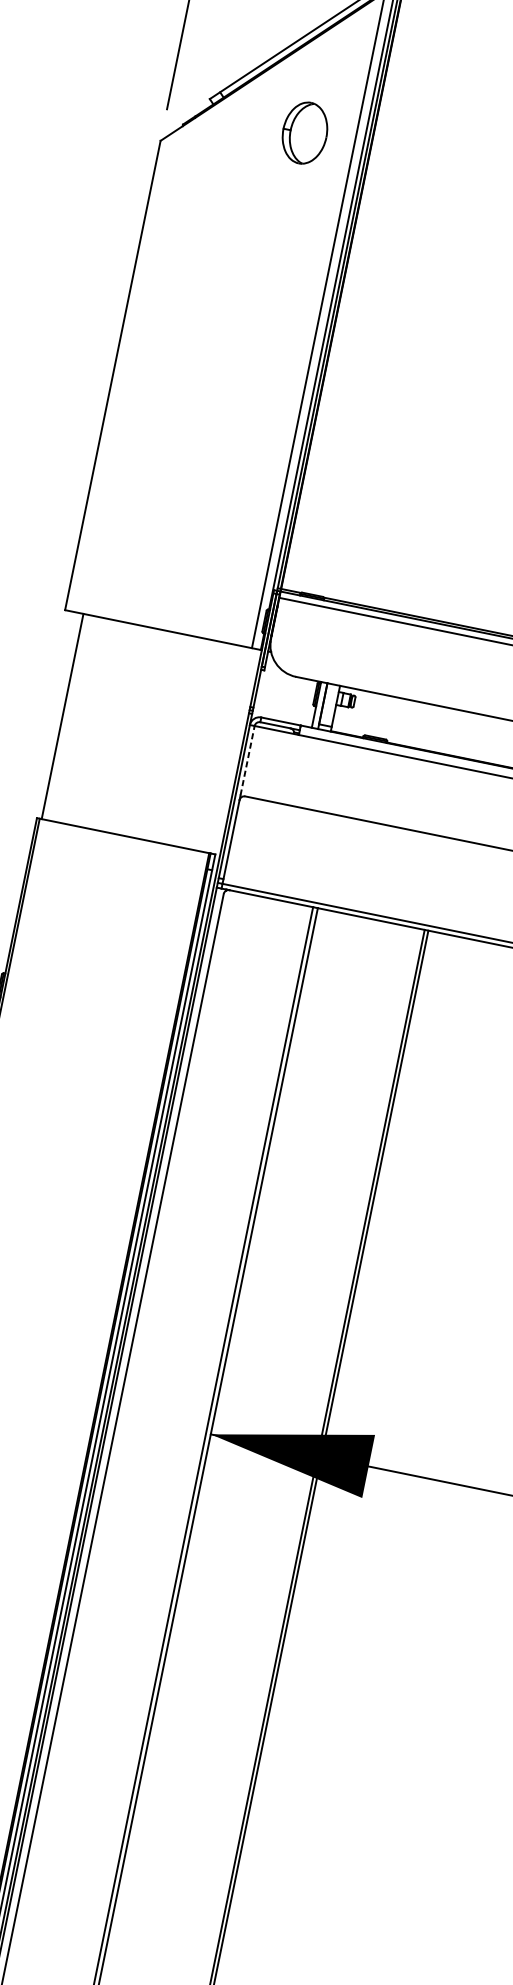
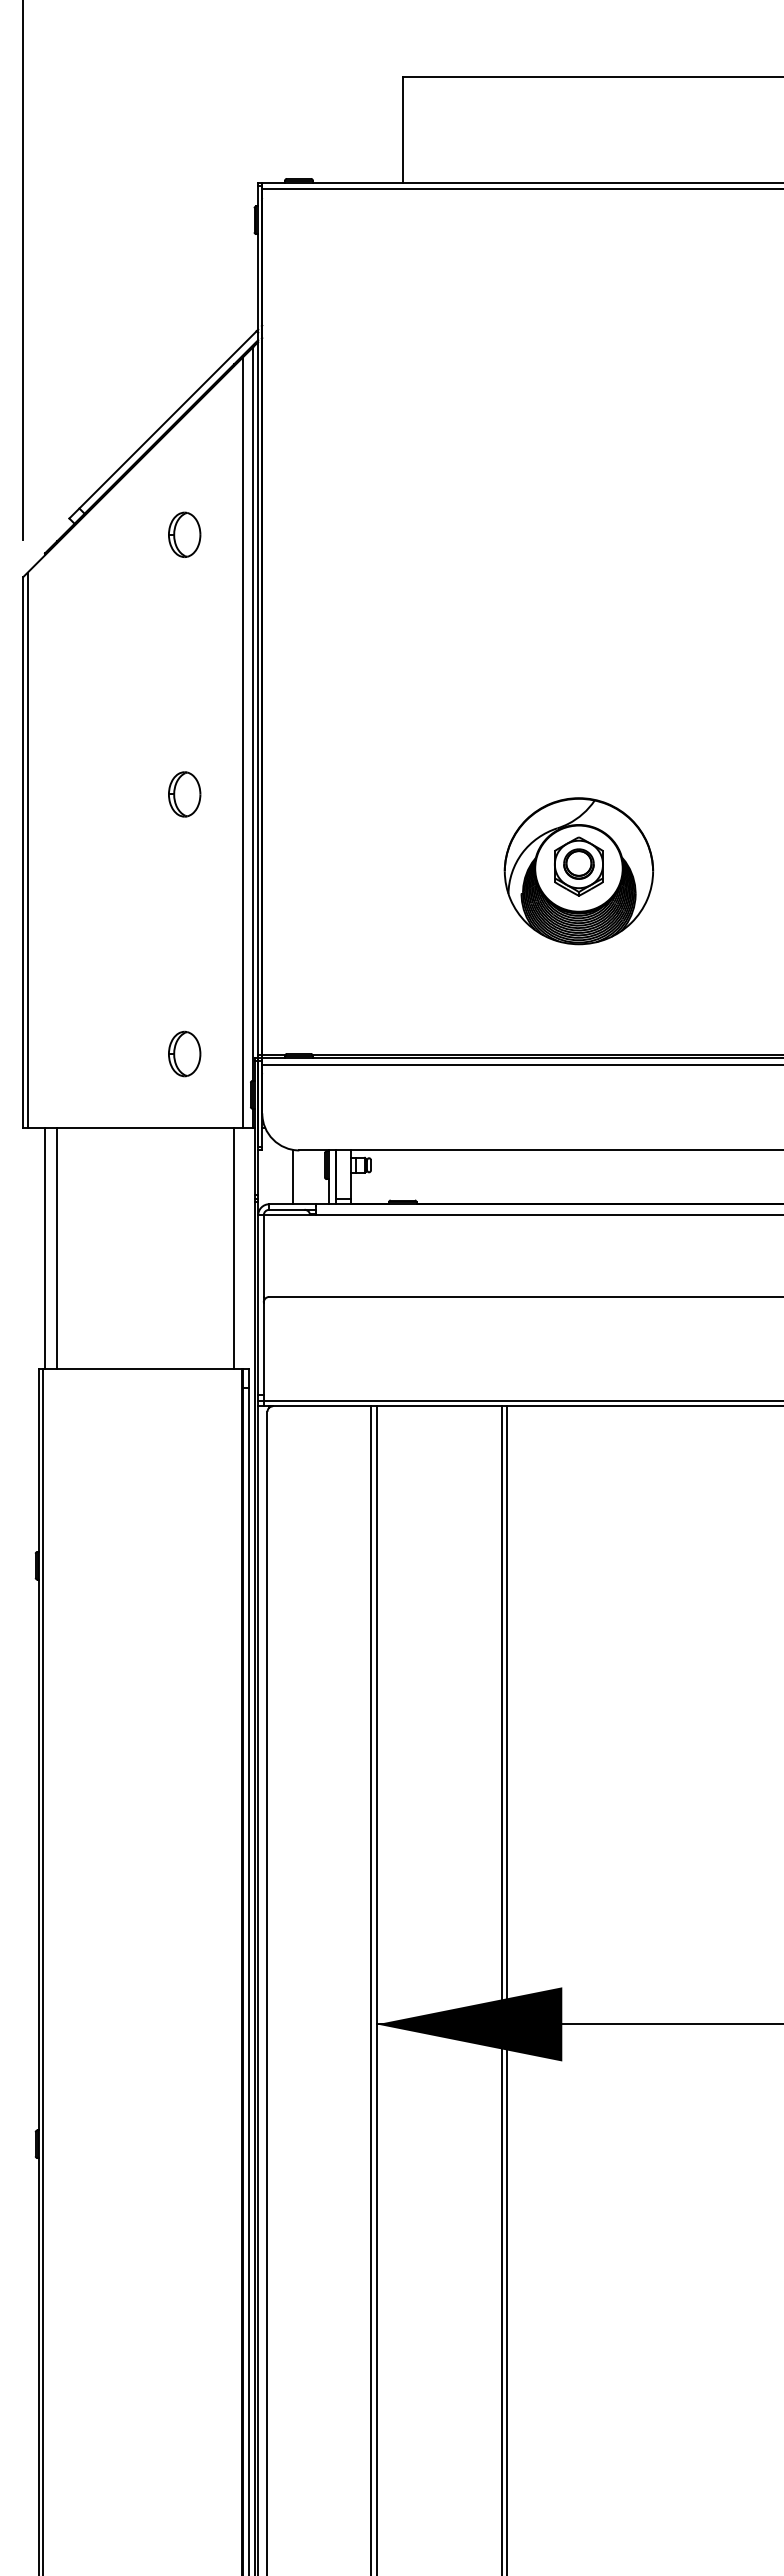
part: (305, 132) -> (184, 534), size x0.62
part: (260, 353) -> (184, 794), added
line: (116, 374) -> (27, 850), added
part: (215, 574) -> (184, 1053), added
line: (286, 698) -> (293, 1176), added
line: (73, 718) -> (57, 1248), added
line: (224, 749) -> (234, 1248), added
line: (247, 760) -> (263, 1256), dashed -> solid

